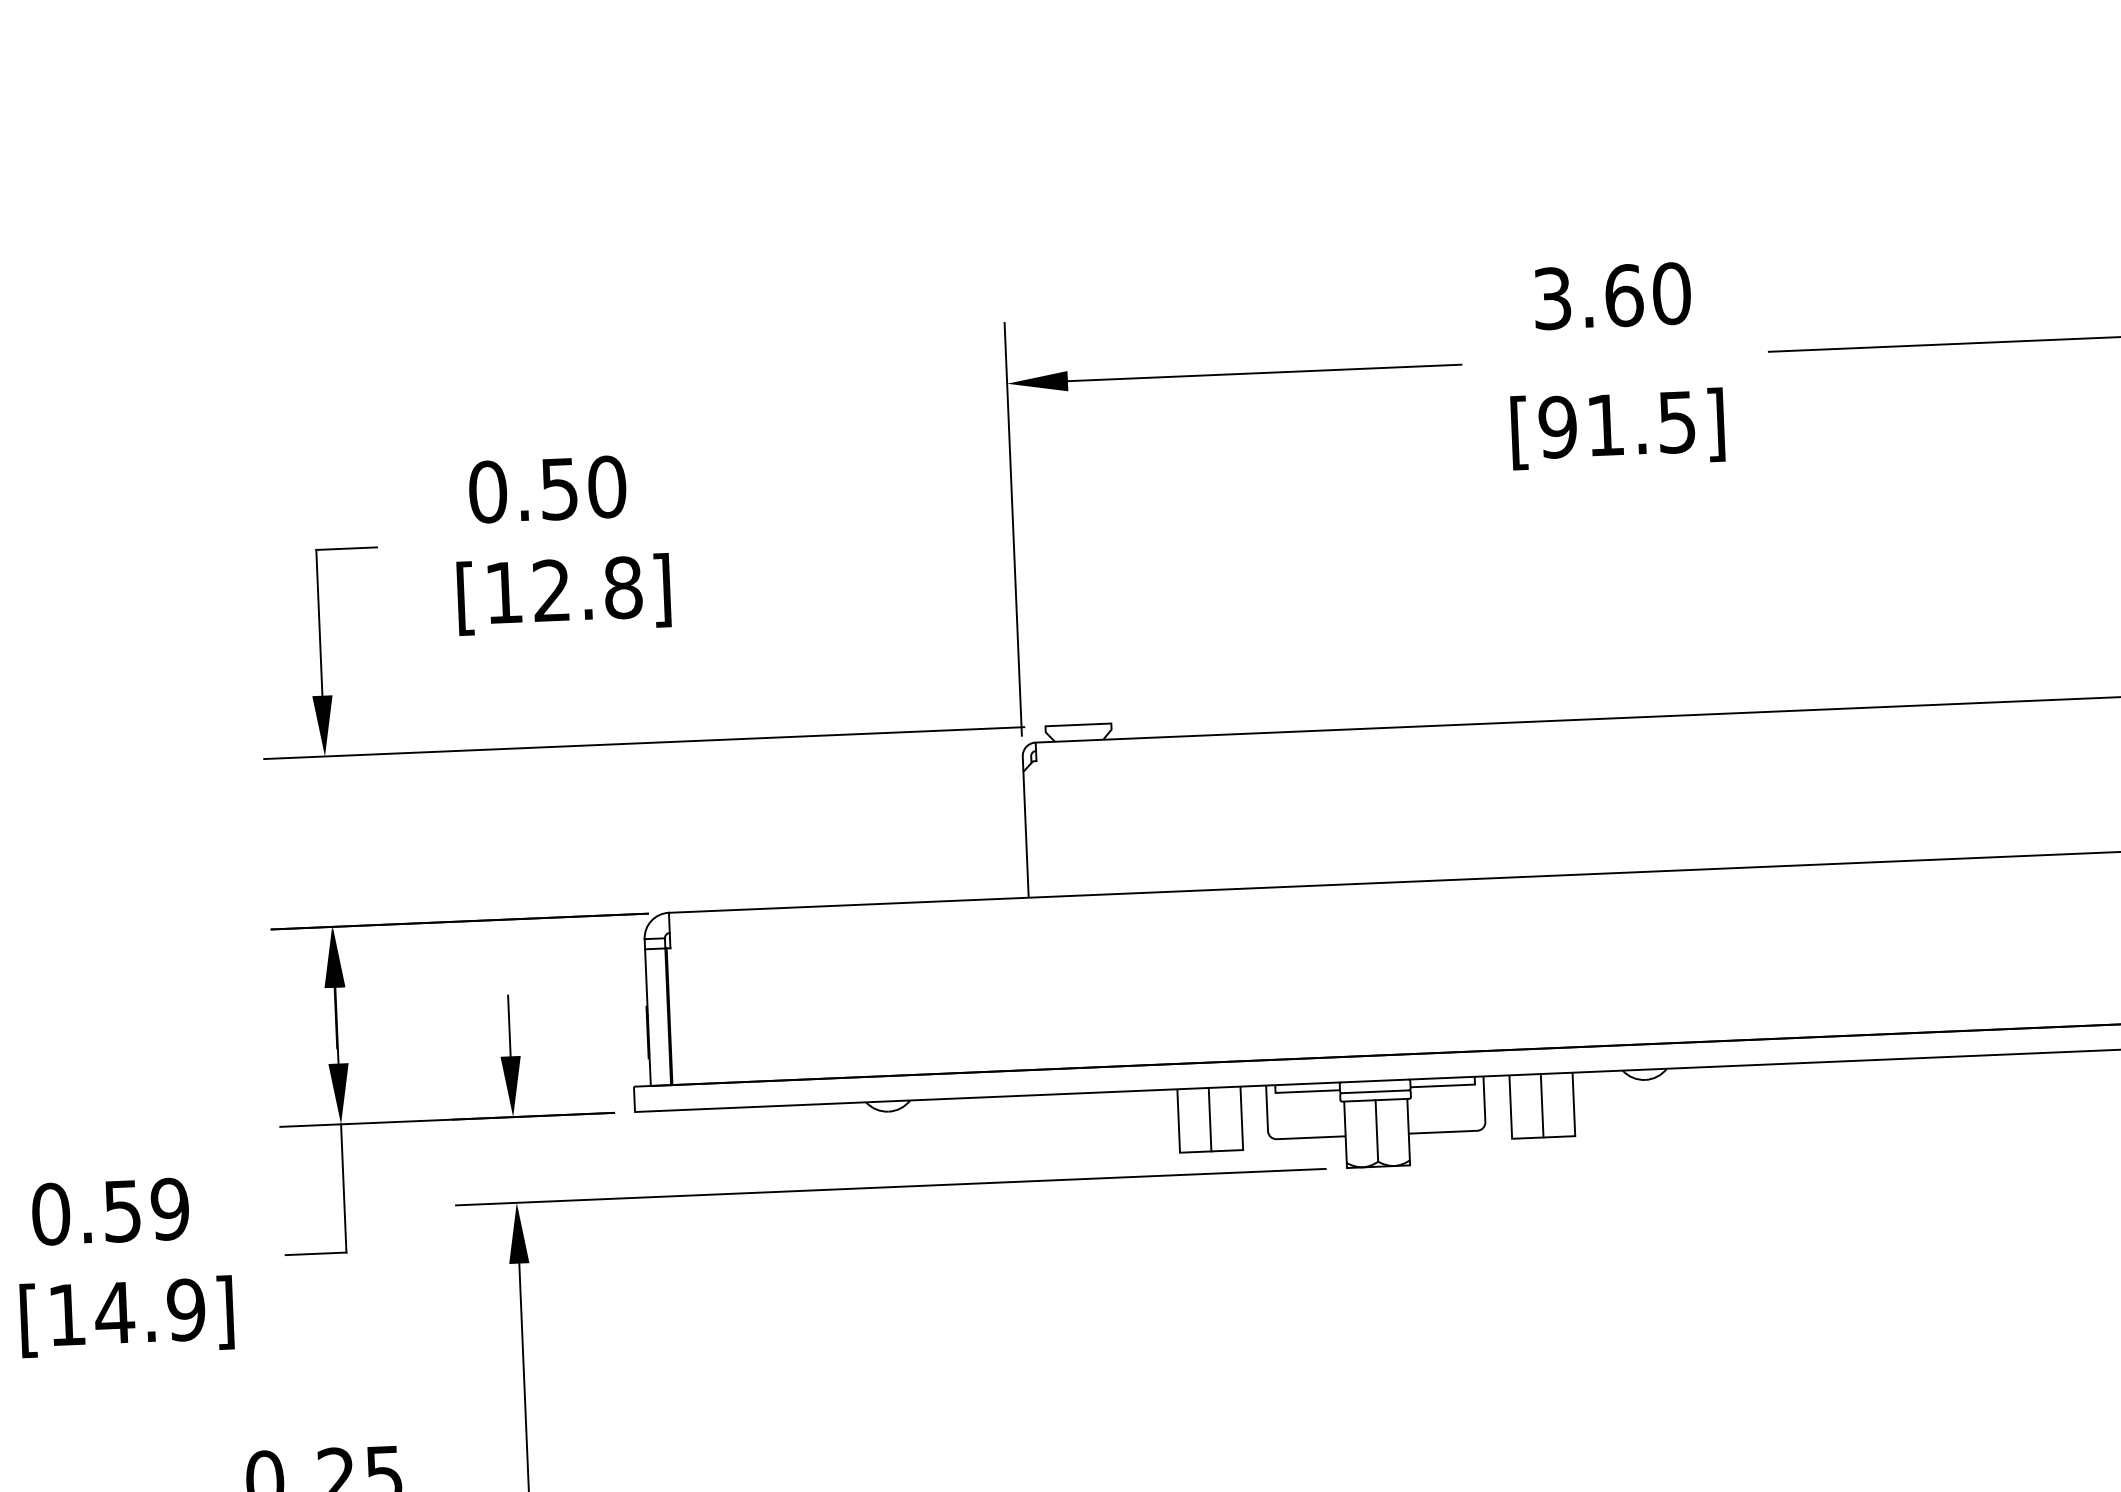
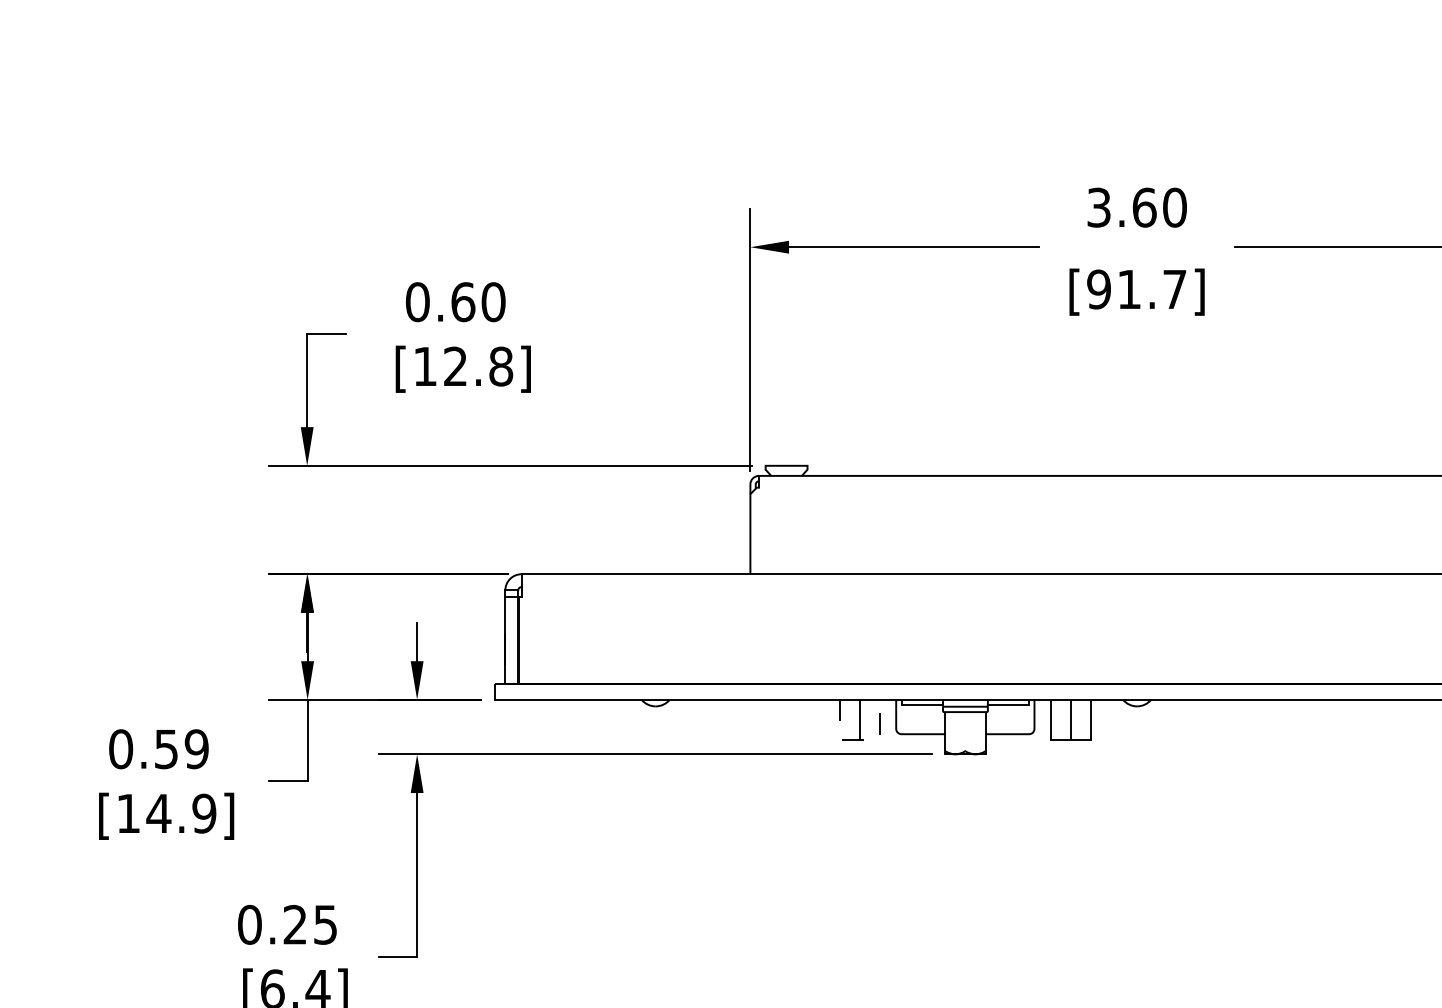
text: (1676, 422) -> (1174, 289), [91.5] -> [91.7]
text: (559, 489) -> (463, 302), 0.50 -> 0.60
line: (1377, 1130) -> (965, 731), removed
line: (1212, 1151) -> (860, 740), solid -> dashed

